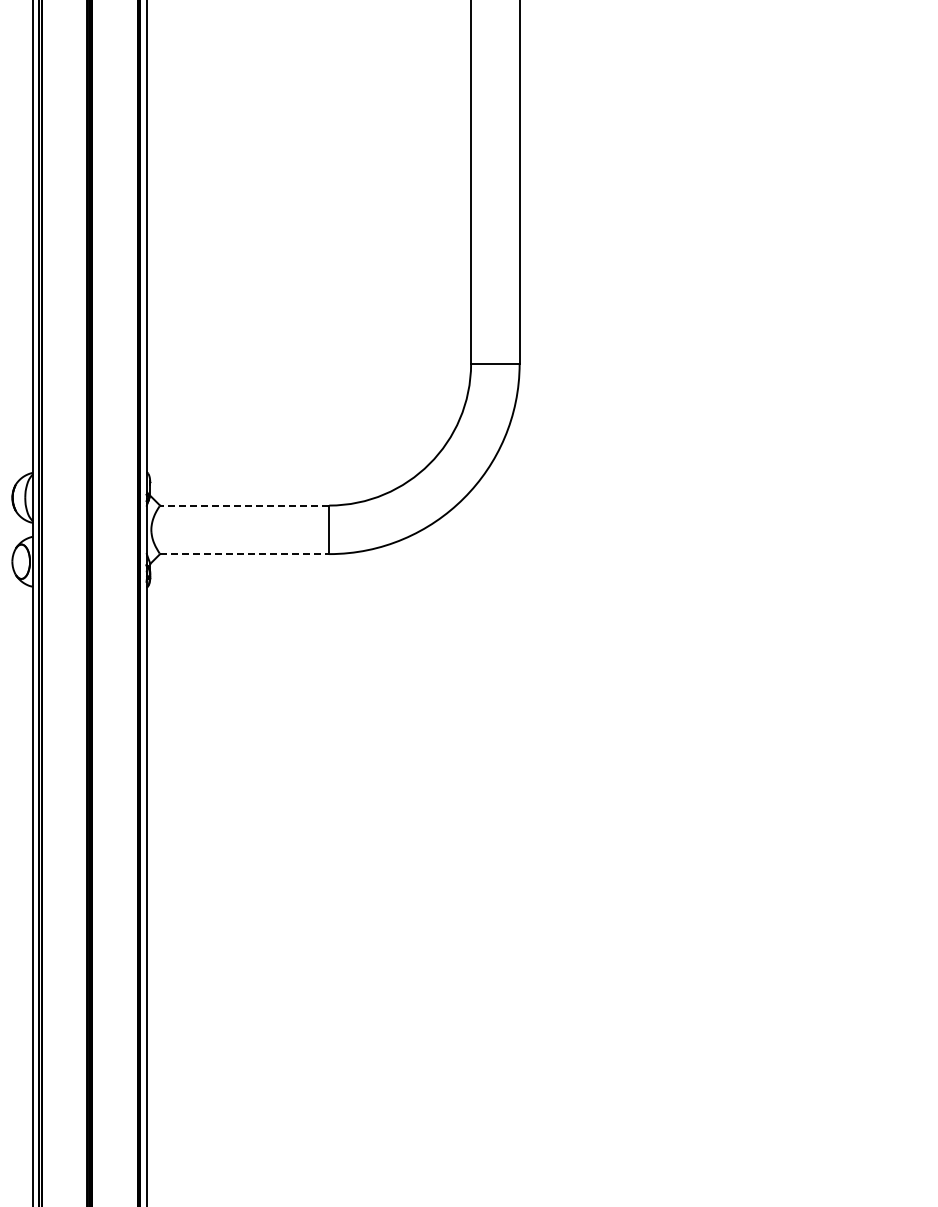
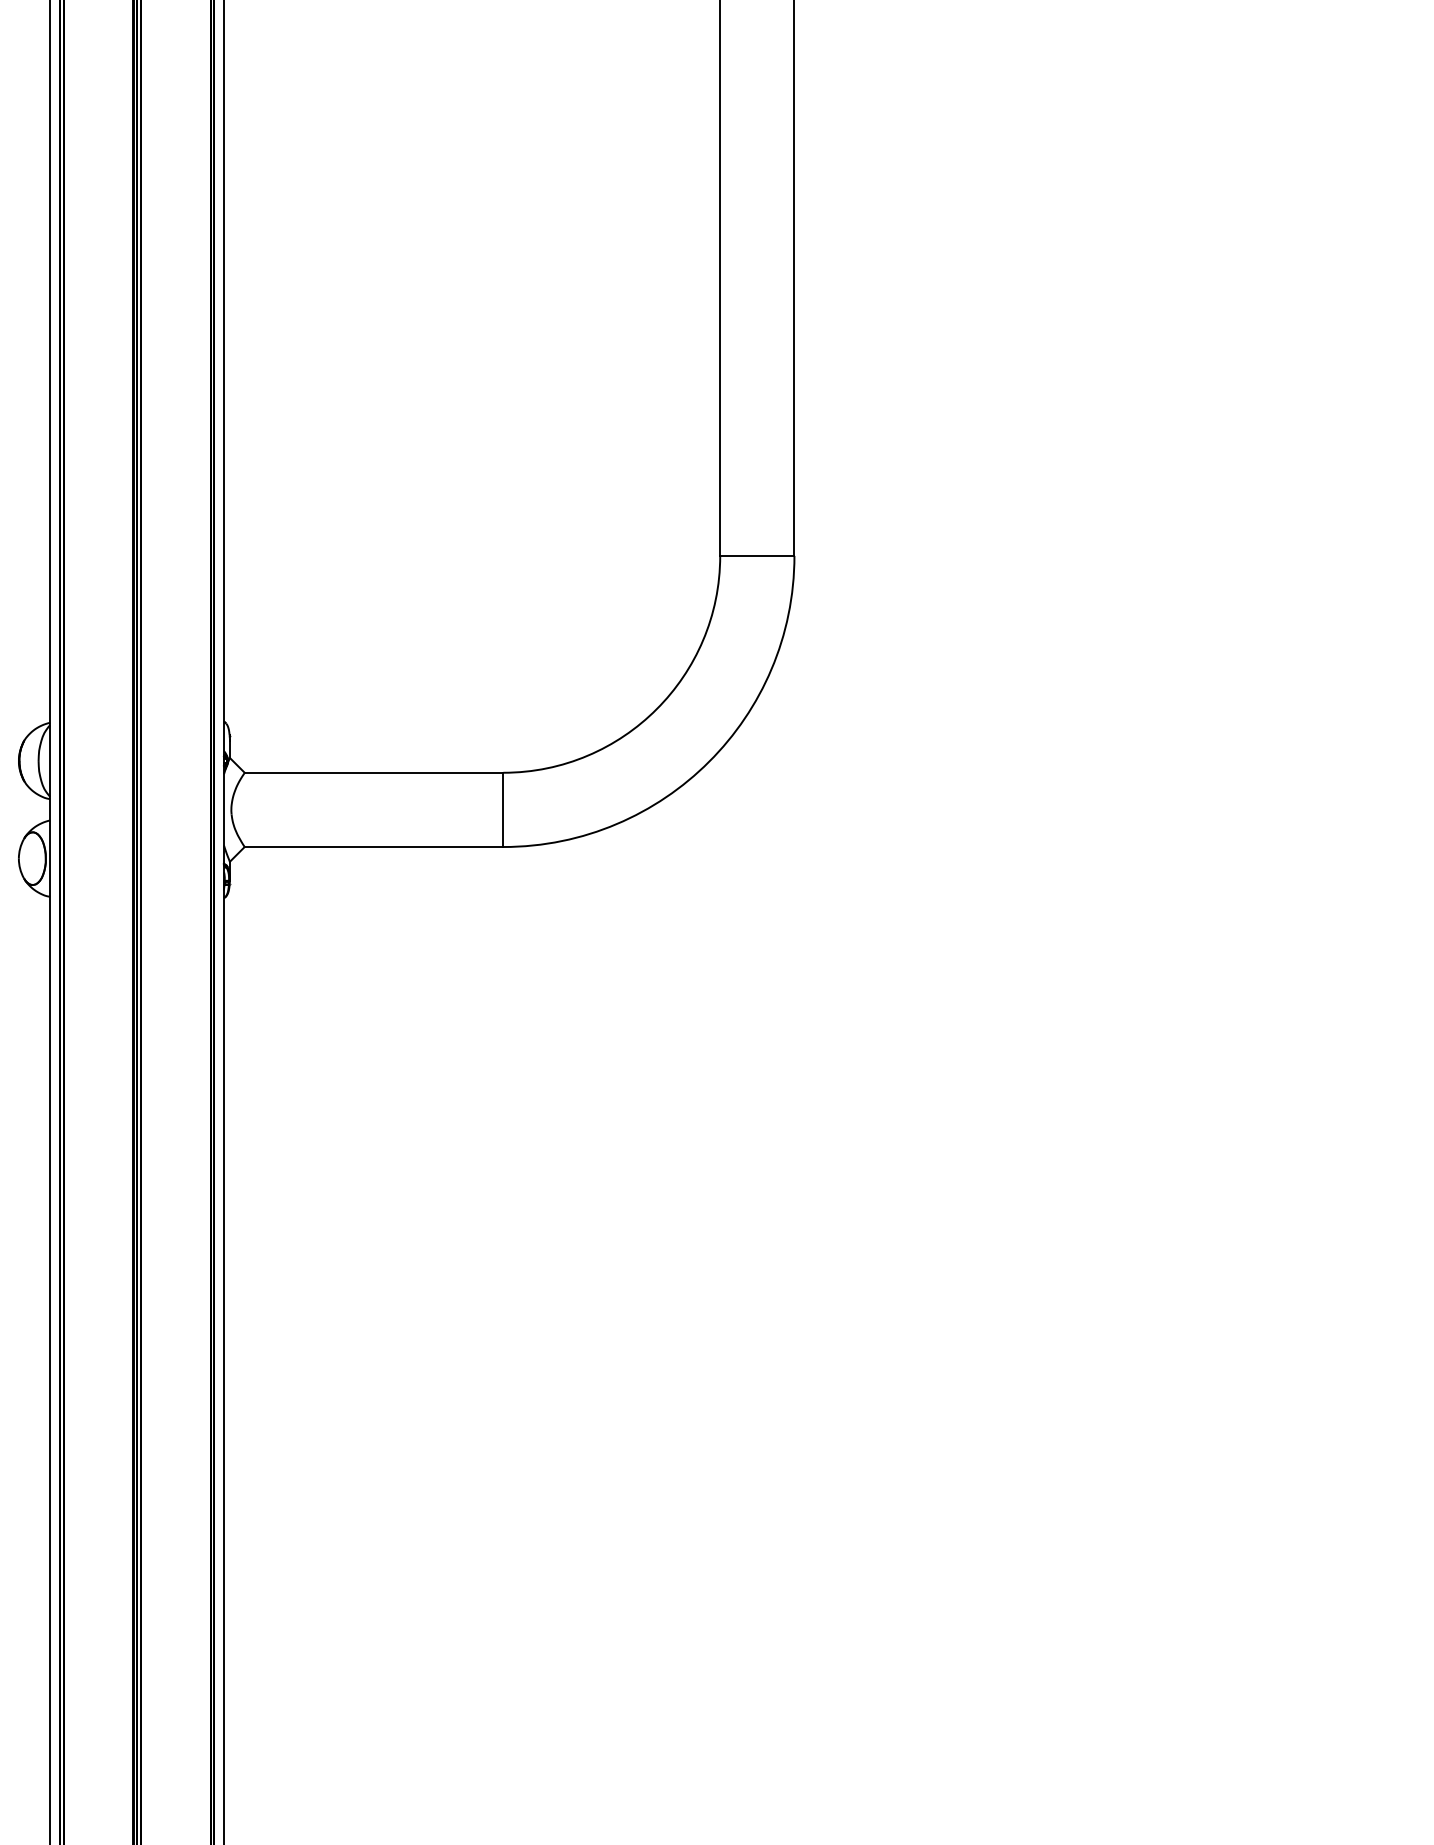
line: (244, 505) -> (373, 772), dashed -> solid
line: (244, 554) -> (373, 847), dashed -> solid

